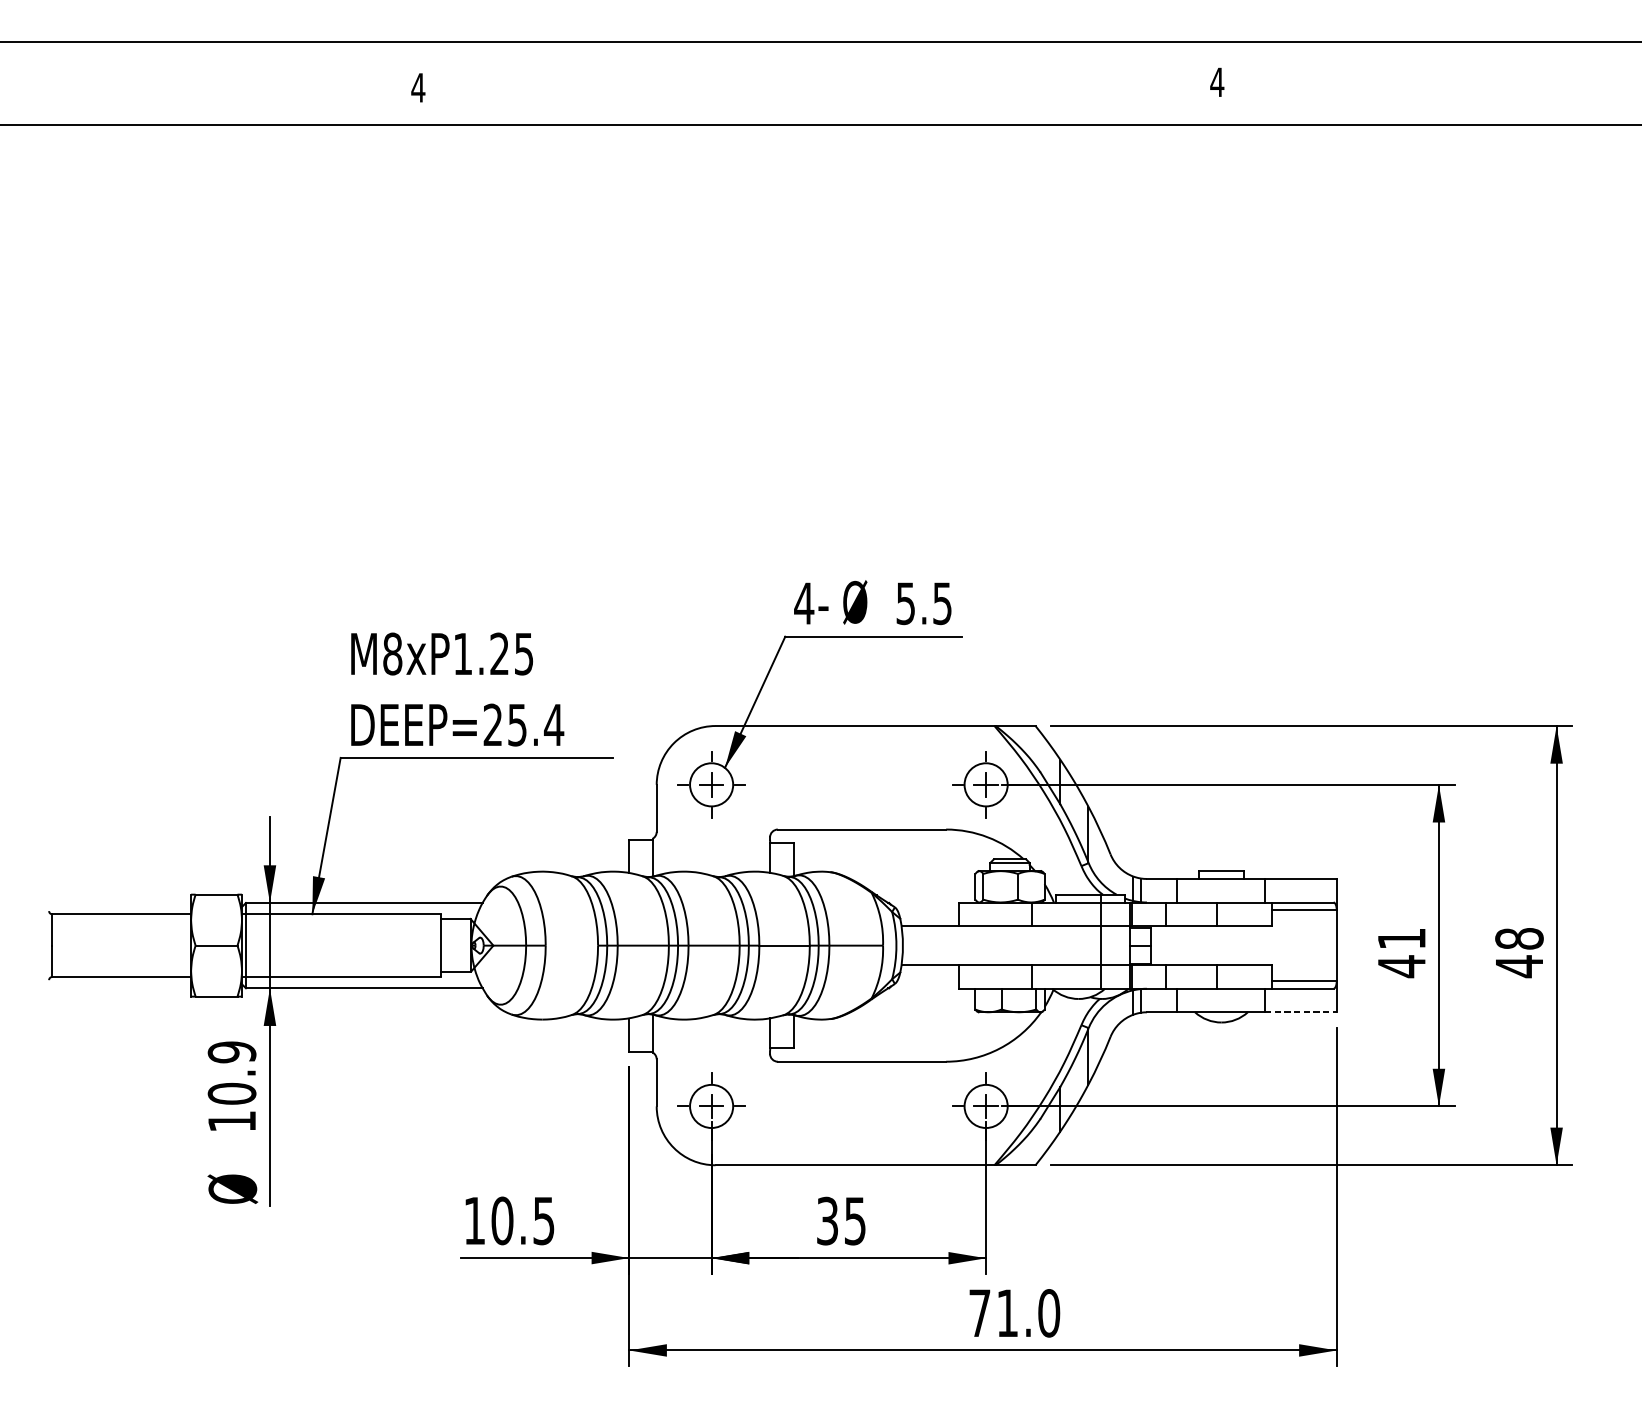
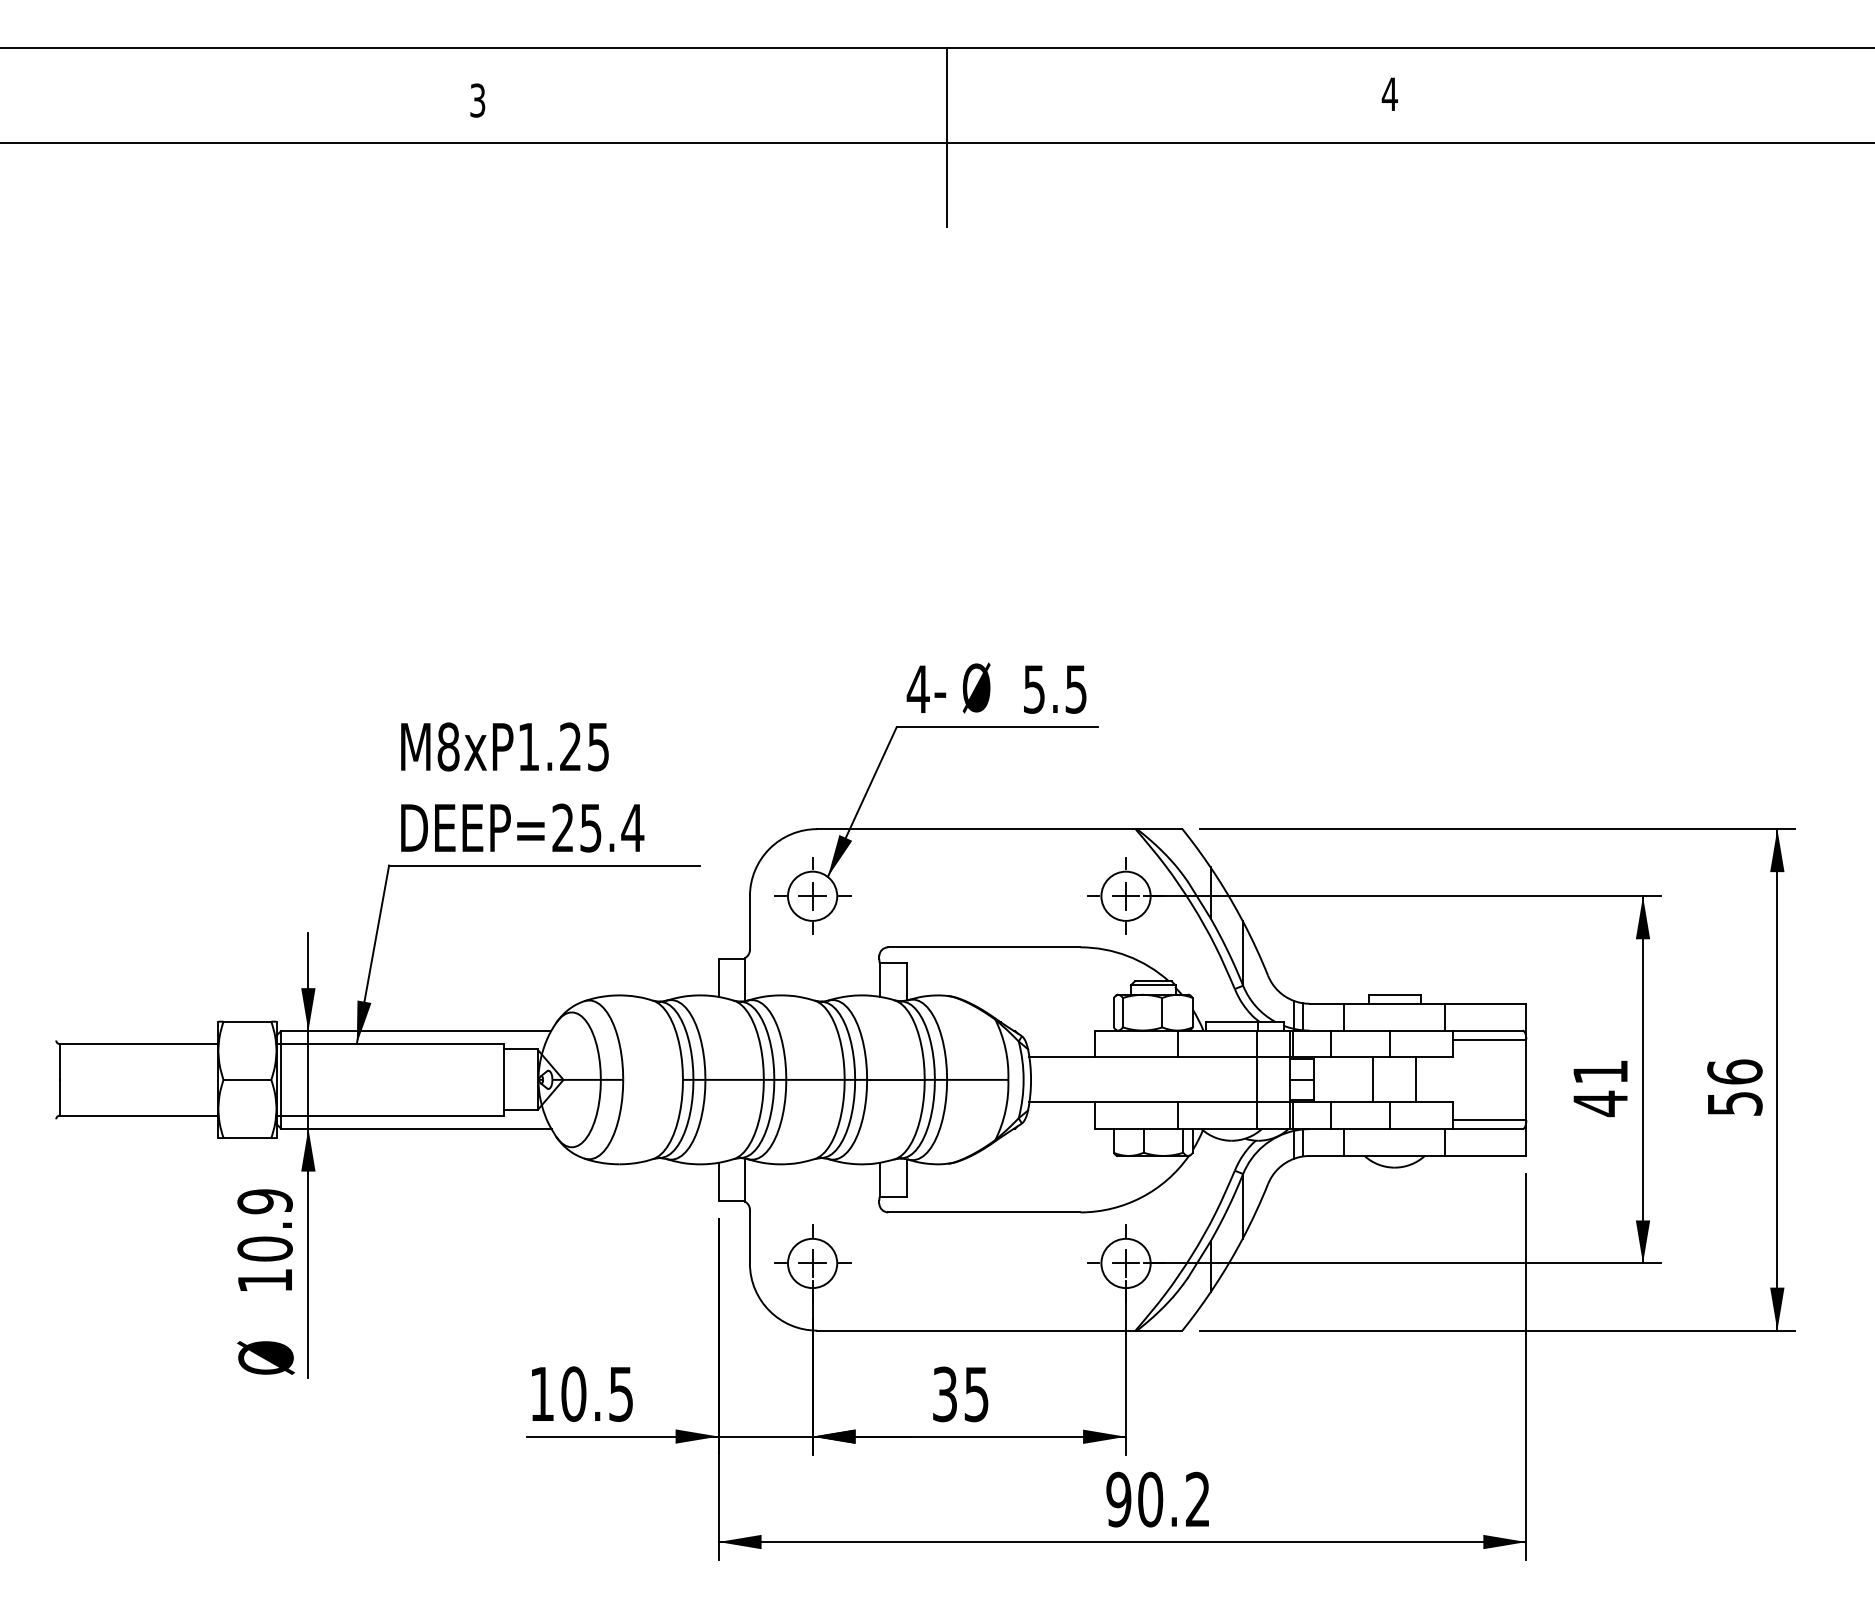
text: (418, 87) -> (477, 100), 4 -> 3
line: (828, 120) -> (946, 137), added
line: (1202, 945) -> (1373, 1079), added
line: (1240, 945) -> (1416, 1079), added
text: (1519, 953) -> (1734, 1088), 48 -> 56
line: (1300, 1012) -> (1485, 1156), dashed -> solid
text: (1014, 1313) -> (1158, 1499), 71.0 -> 90.2

